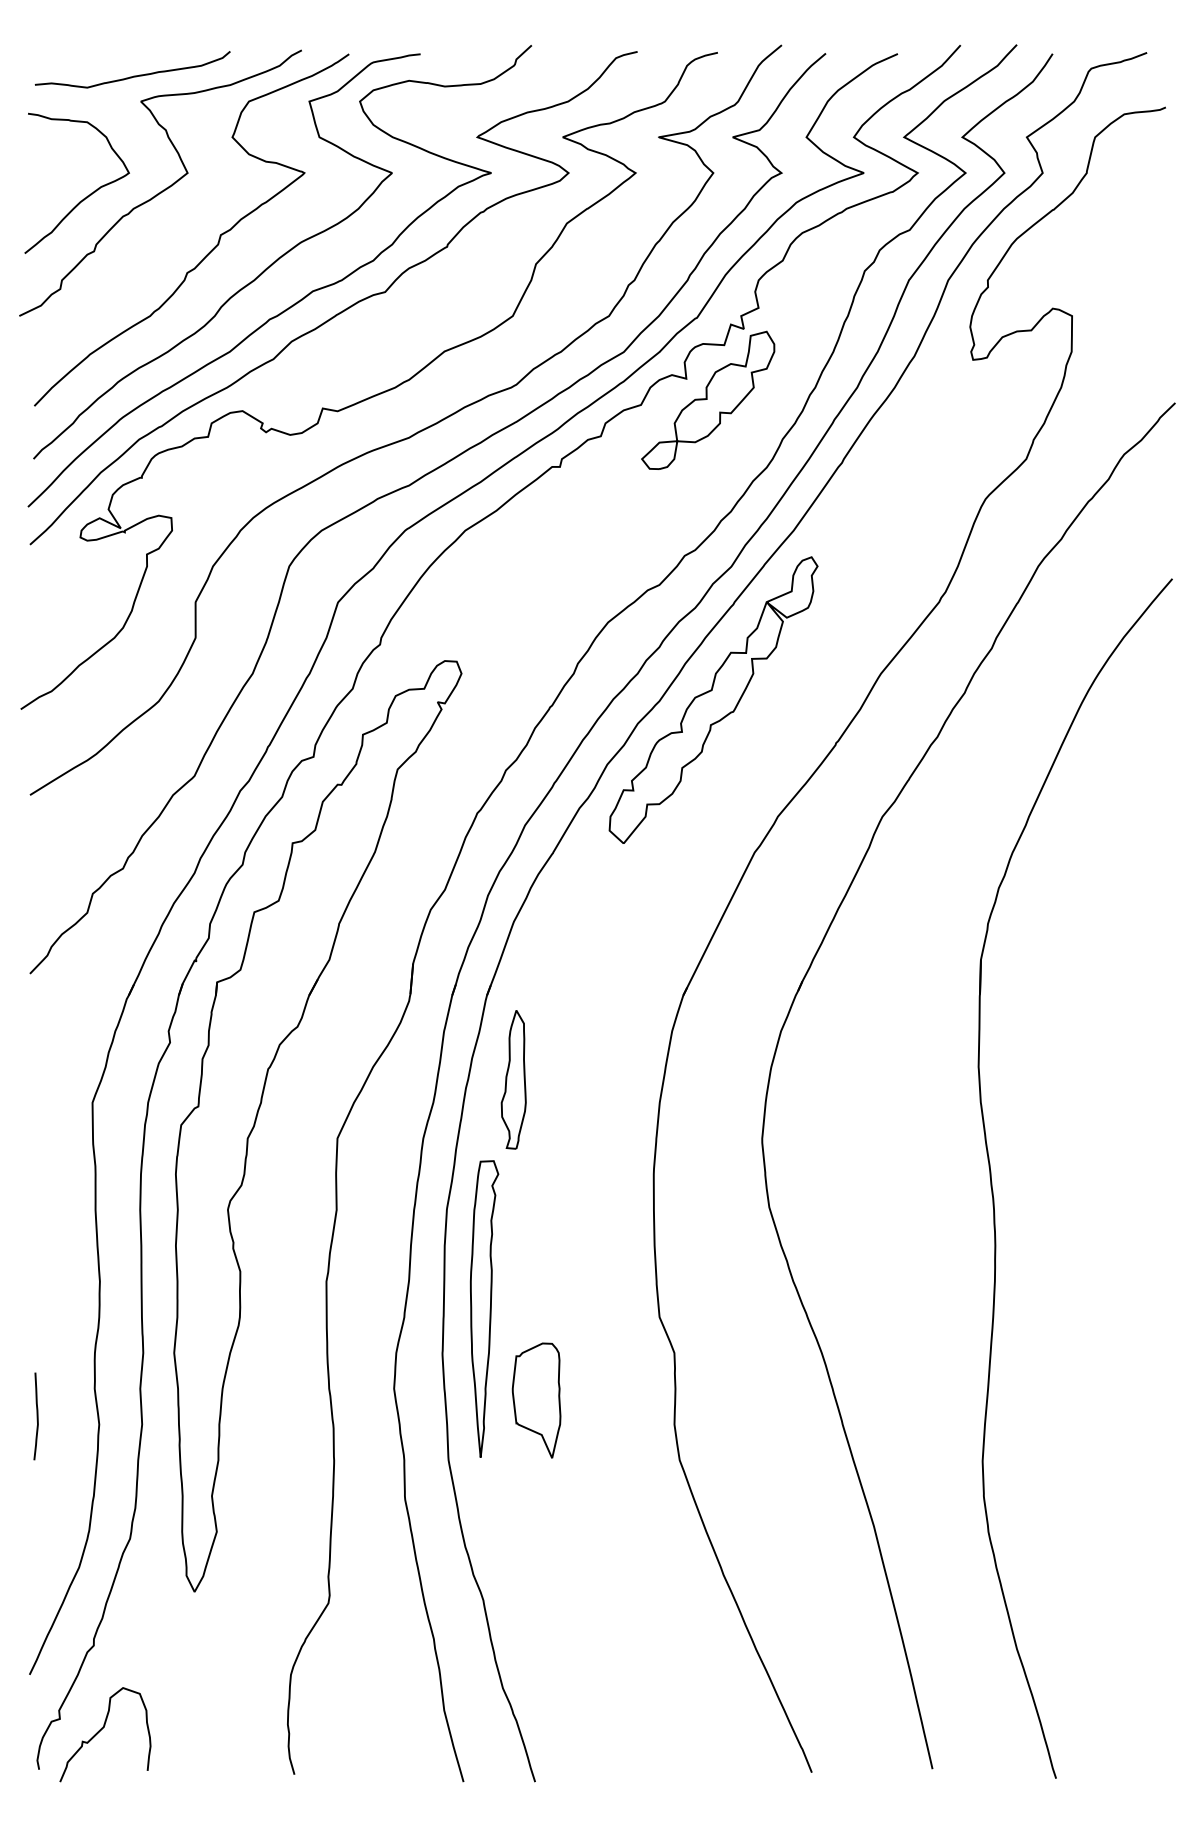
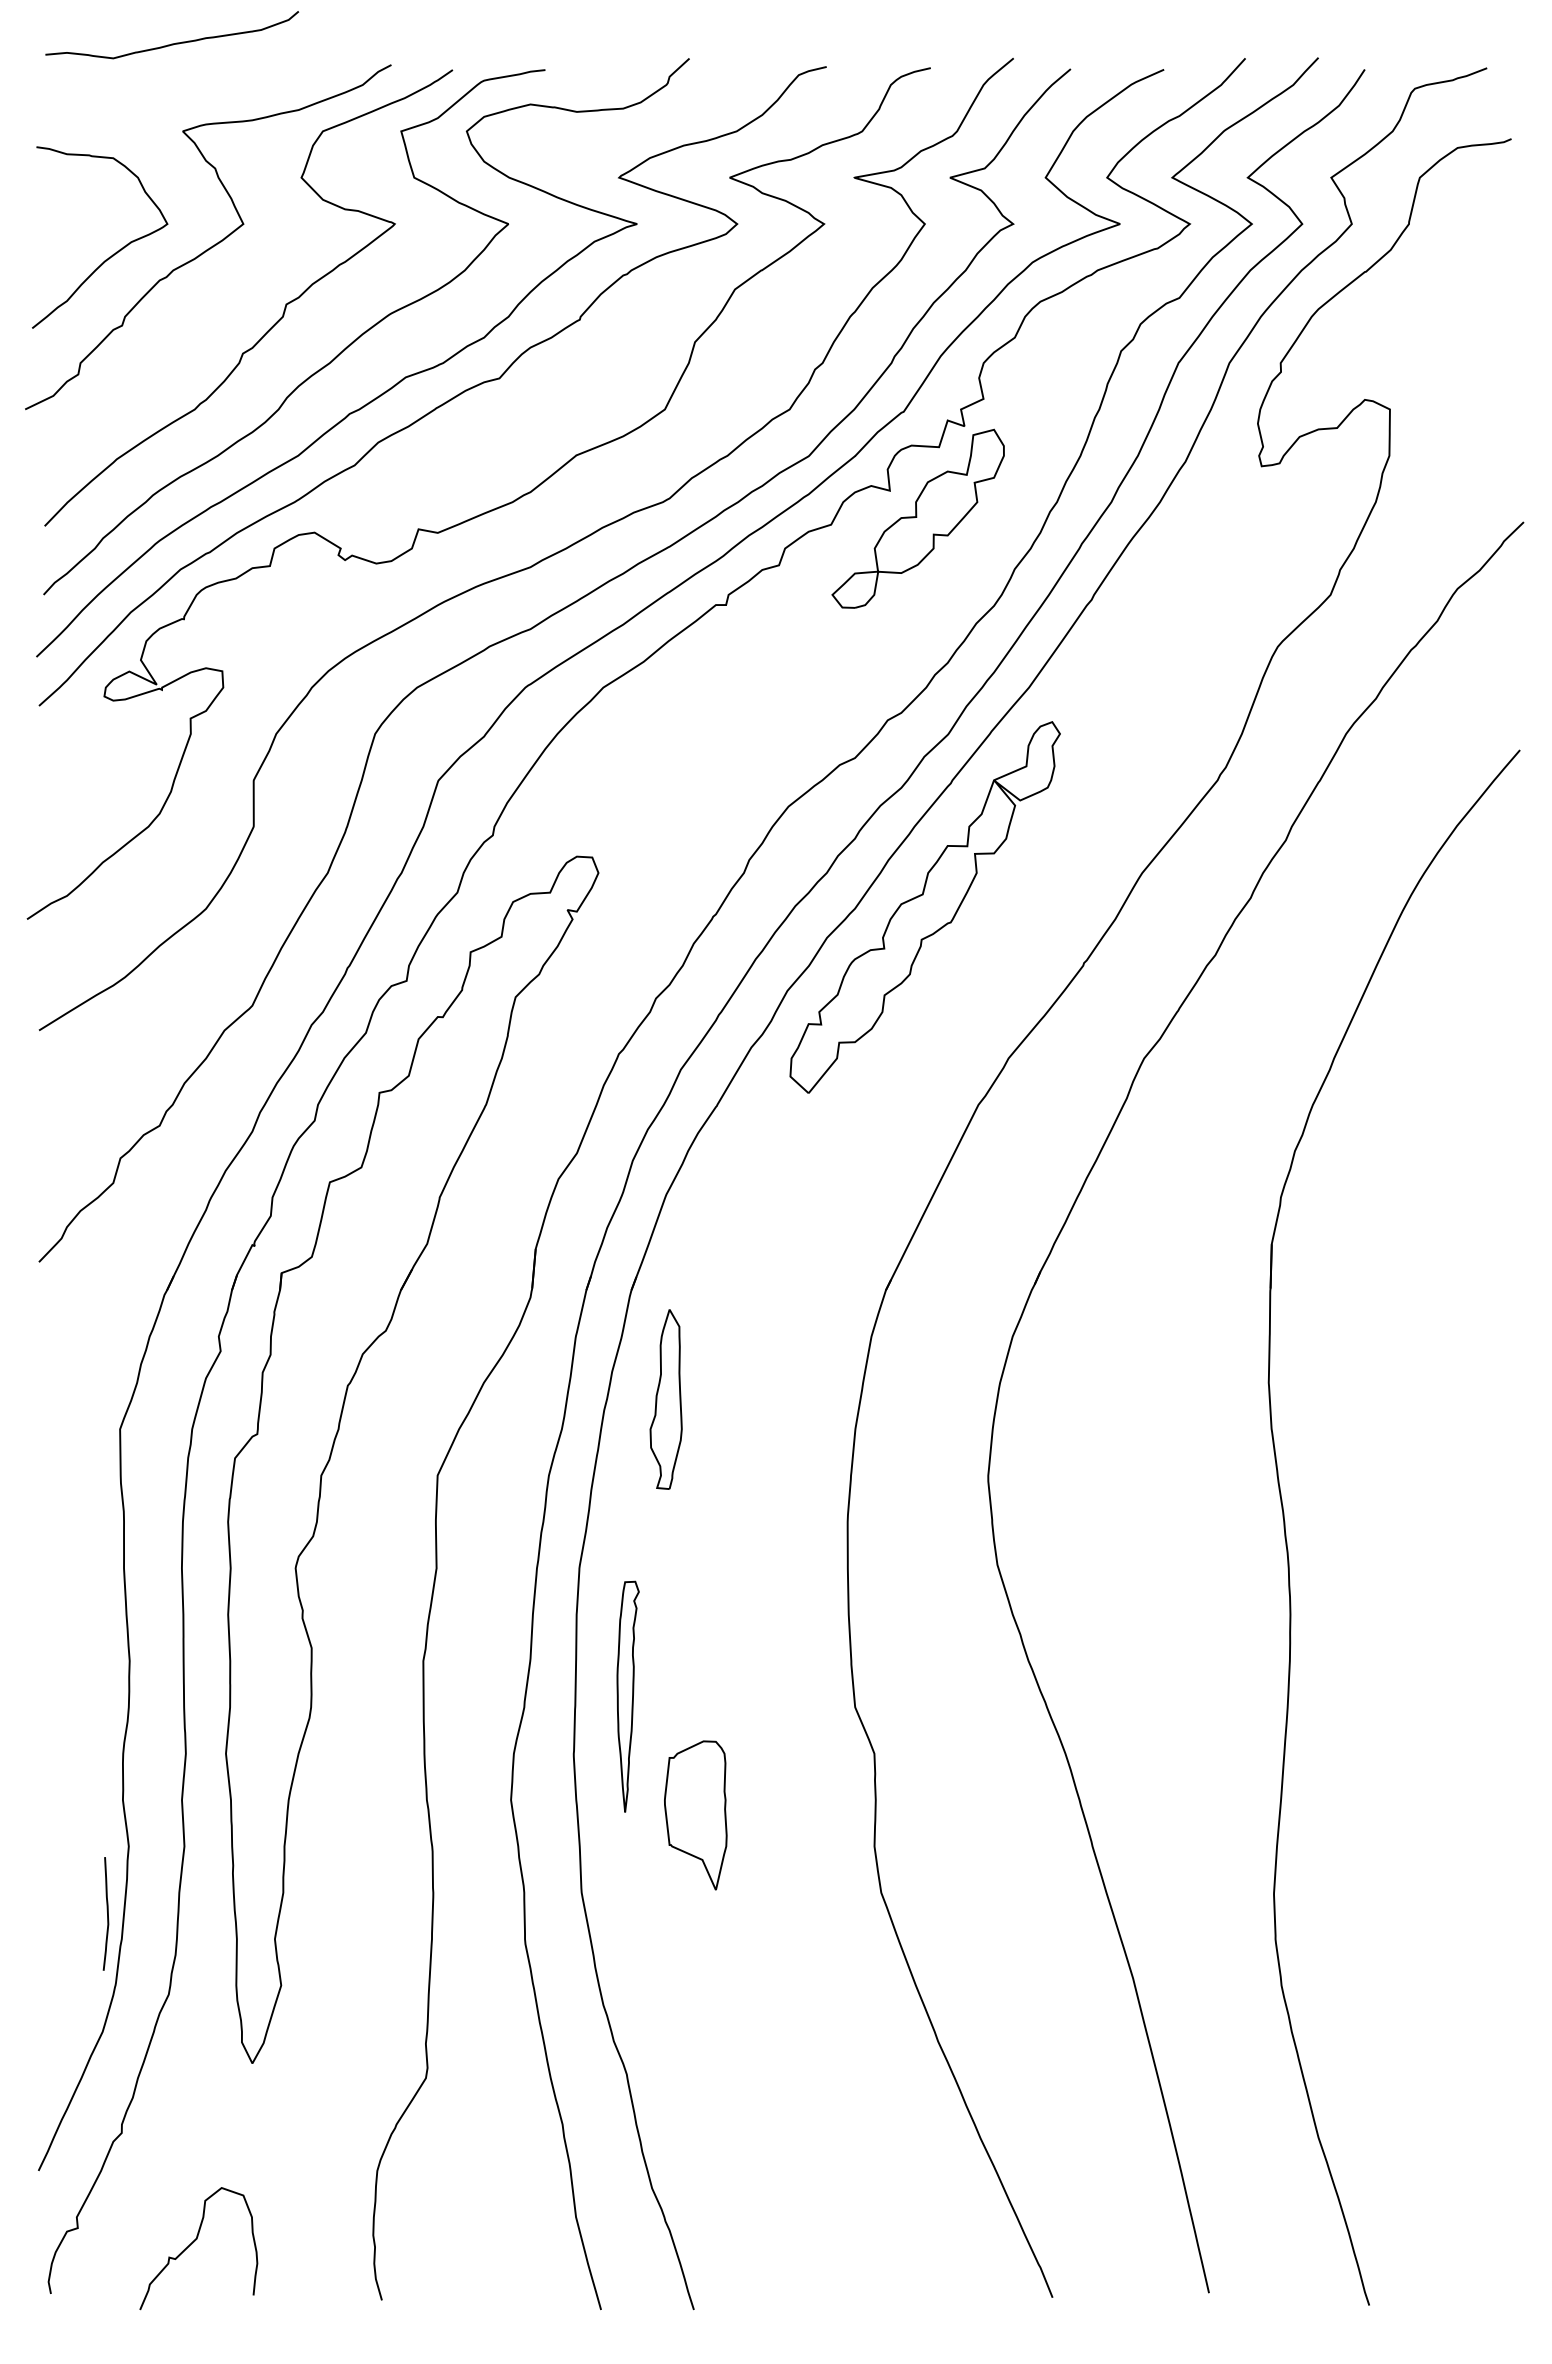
curve: (132, 76) -> (172, 43), moved
part: (483, 1308) -> (627, 1696), size x0.6
curve: (37, 1416) -> (107, 1913), moved
curve: (101, 1730) -> (193, 2243), moved

